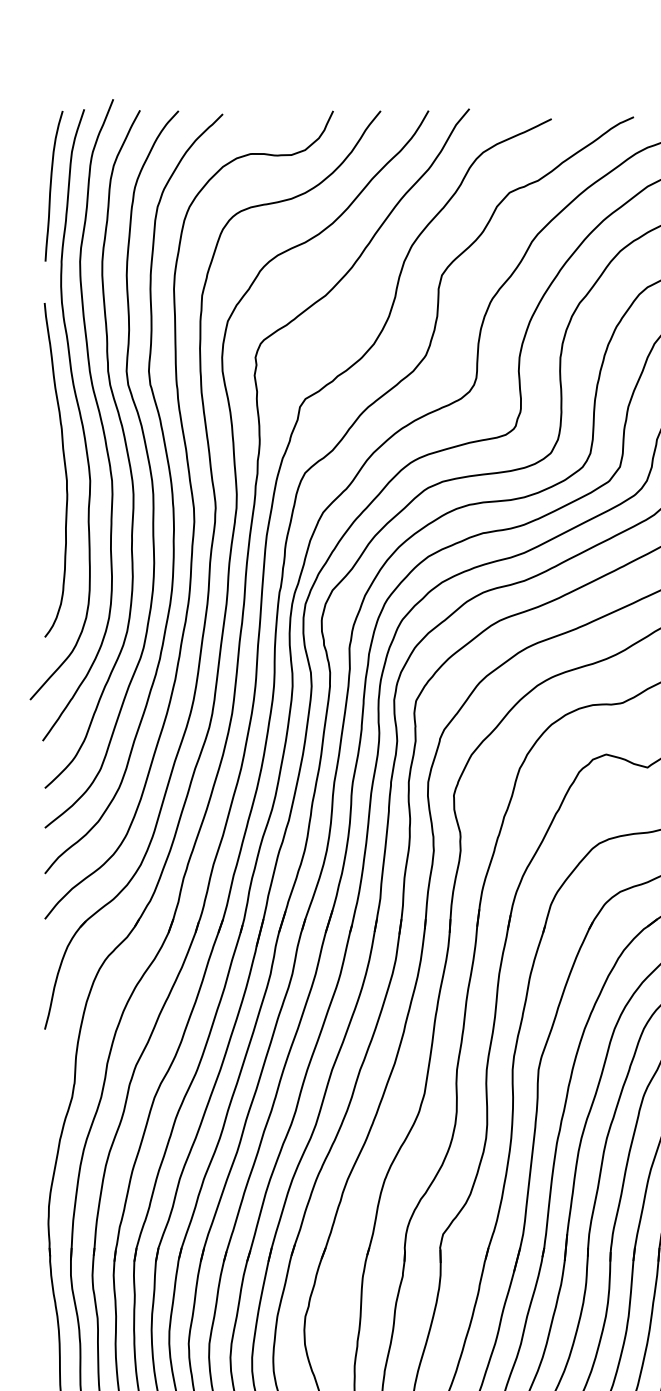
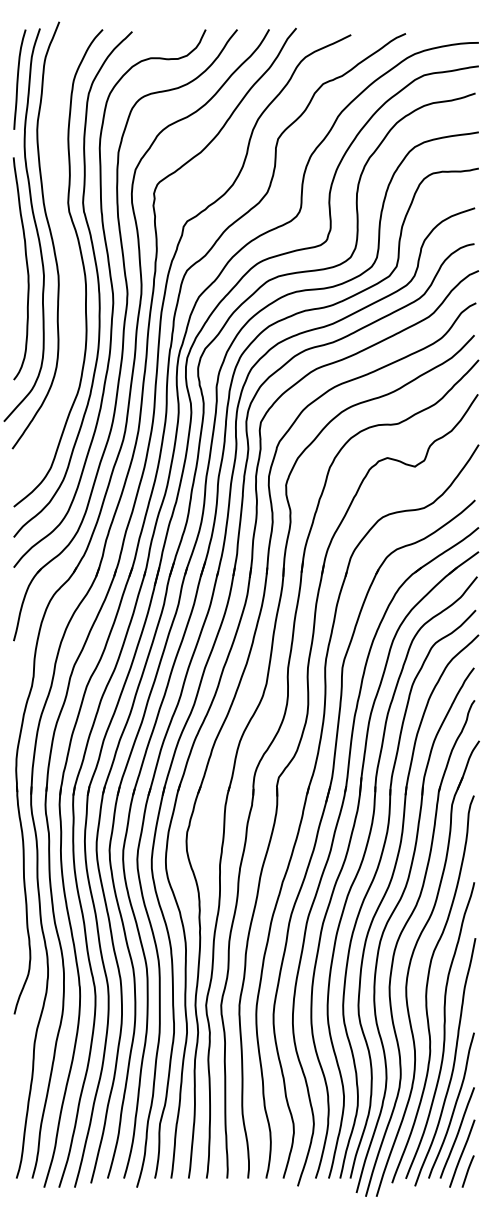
curve: (124, 444) -> (66, 251), removed

